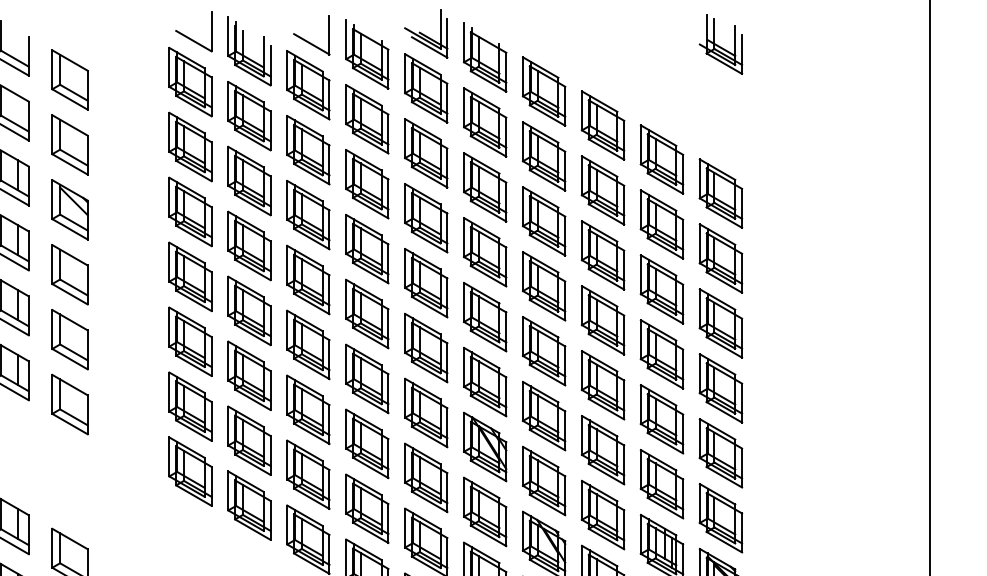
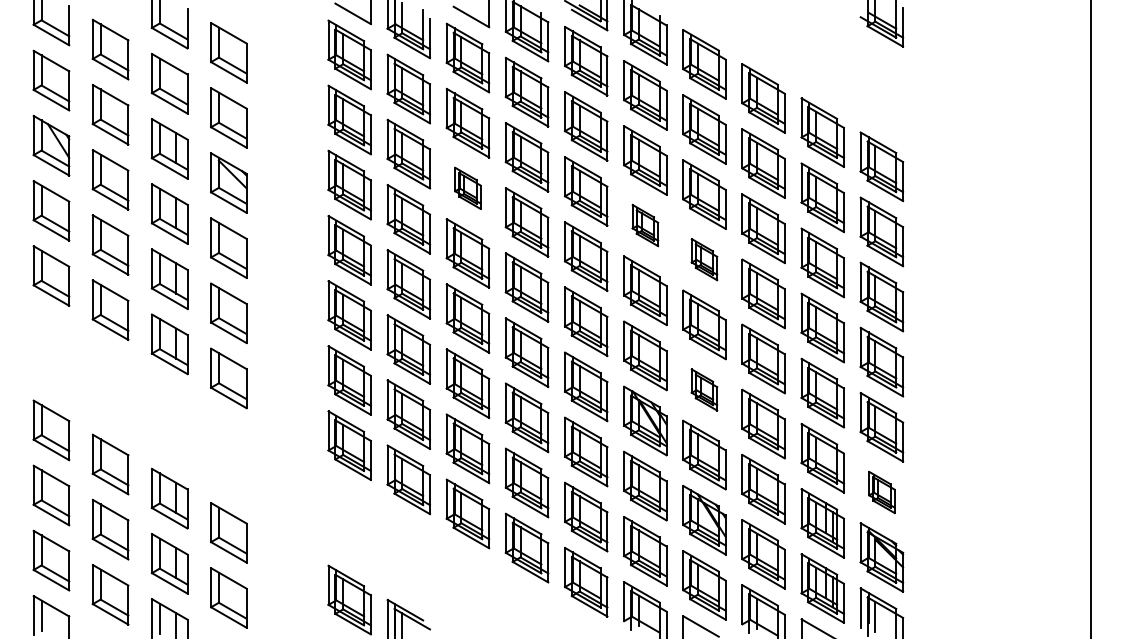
part: (307, 215) -> (467, 188), size x0.6
part: (485, 252) -> (645, 225), size x0.6
part: (544, 286) -> (704, 259), size x0.6
part: (544, 415) -> (704, 389), size x0.6
part: (720, 518) -> (881, 492), size x0.6

